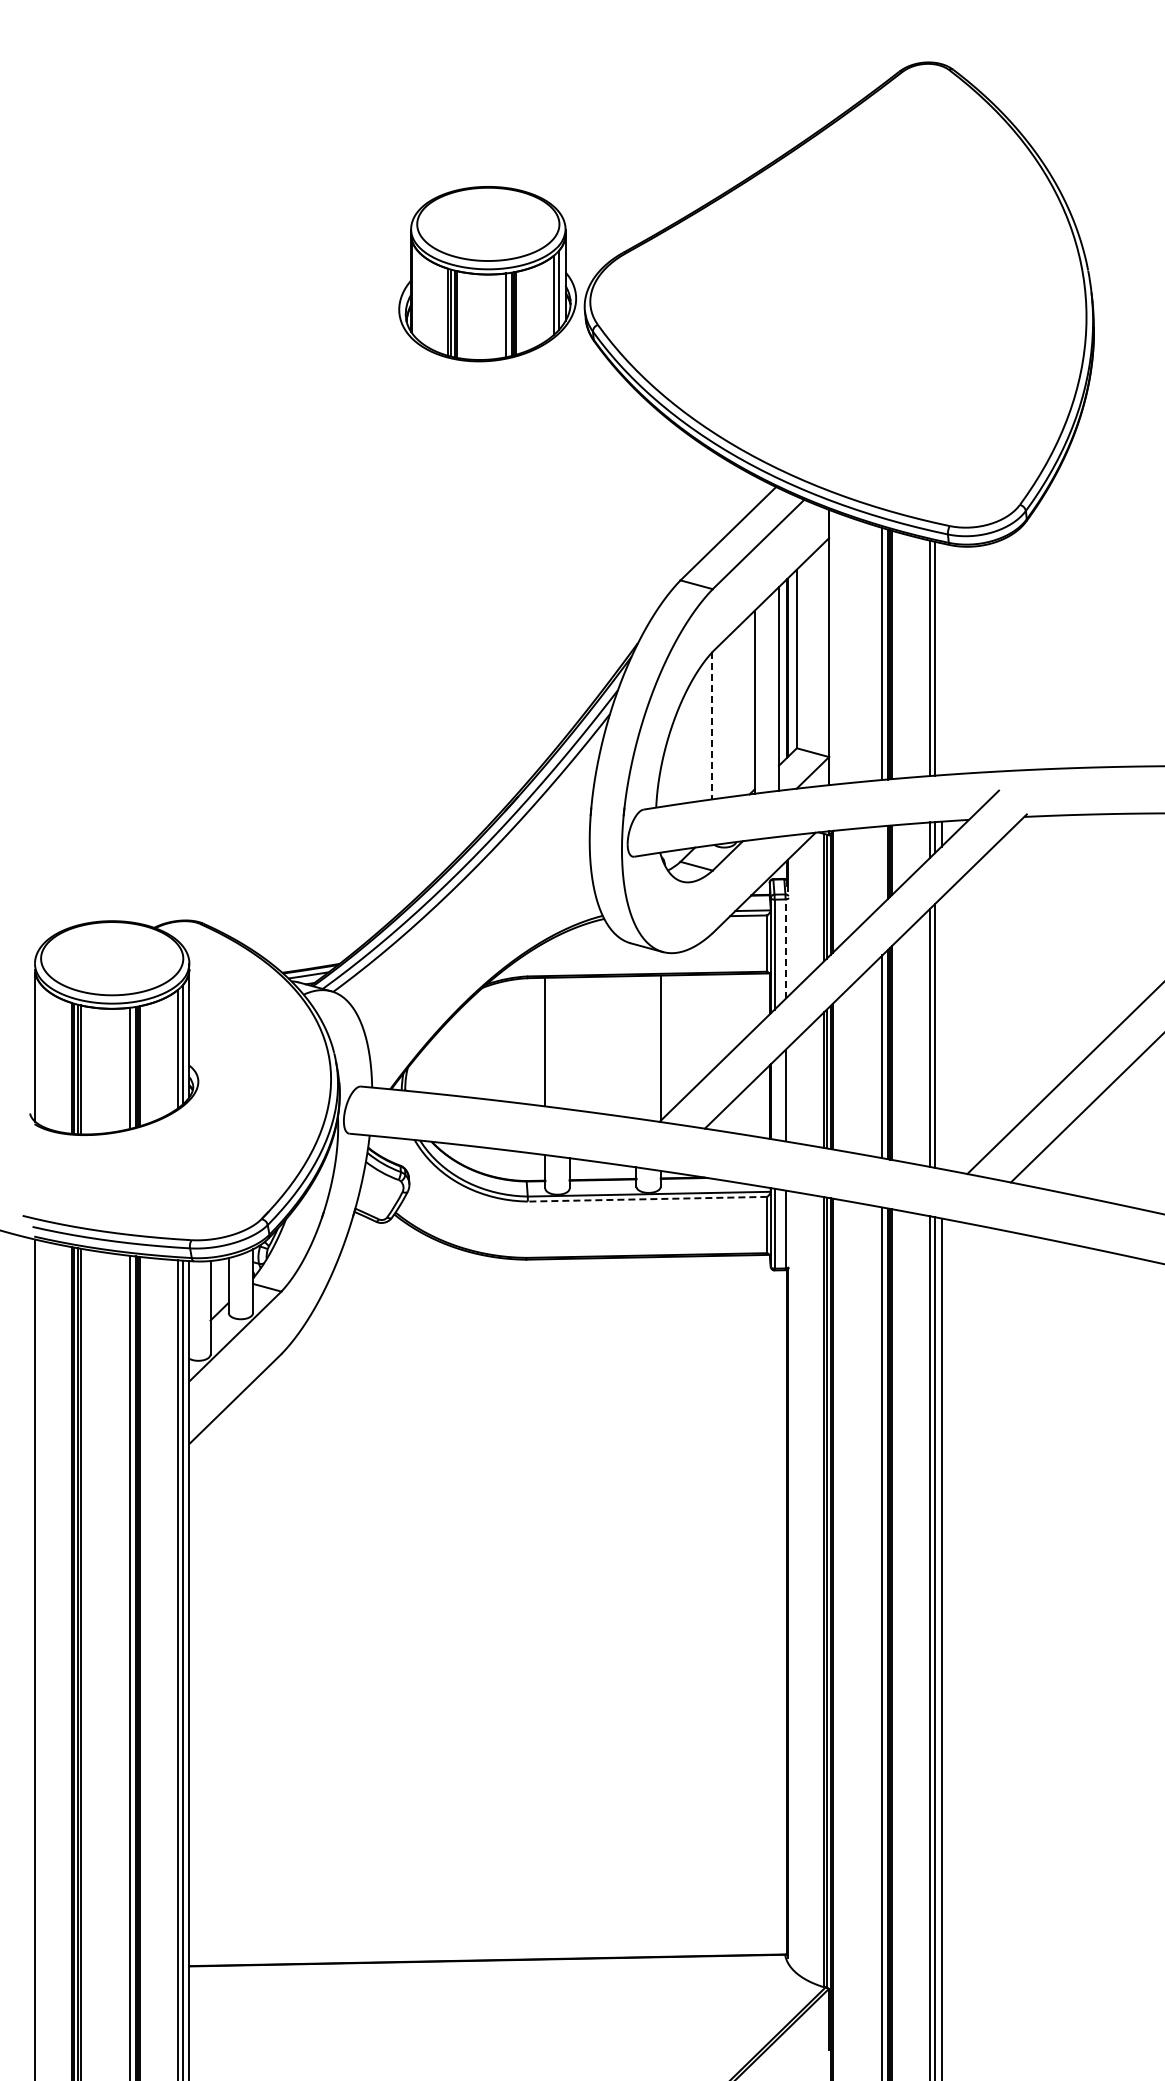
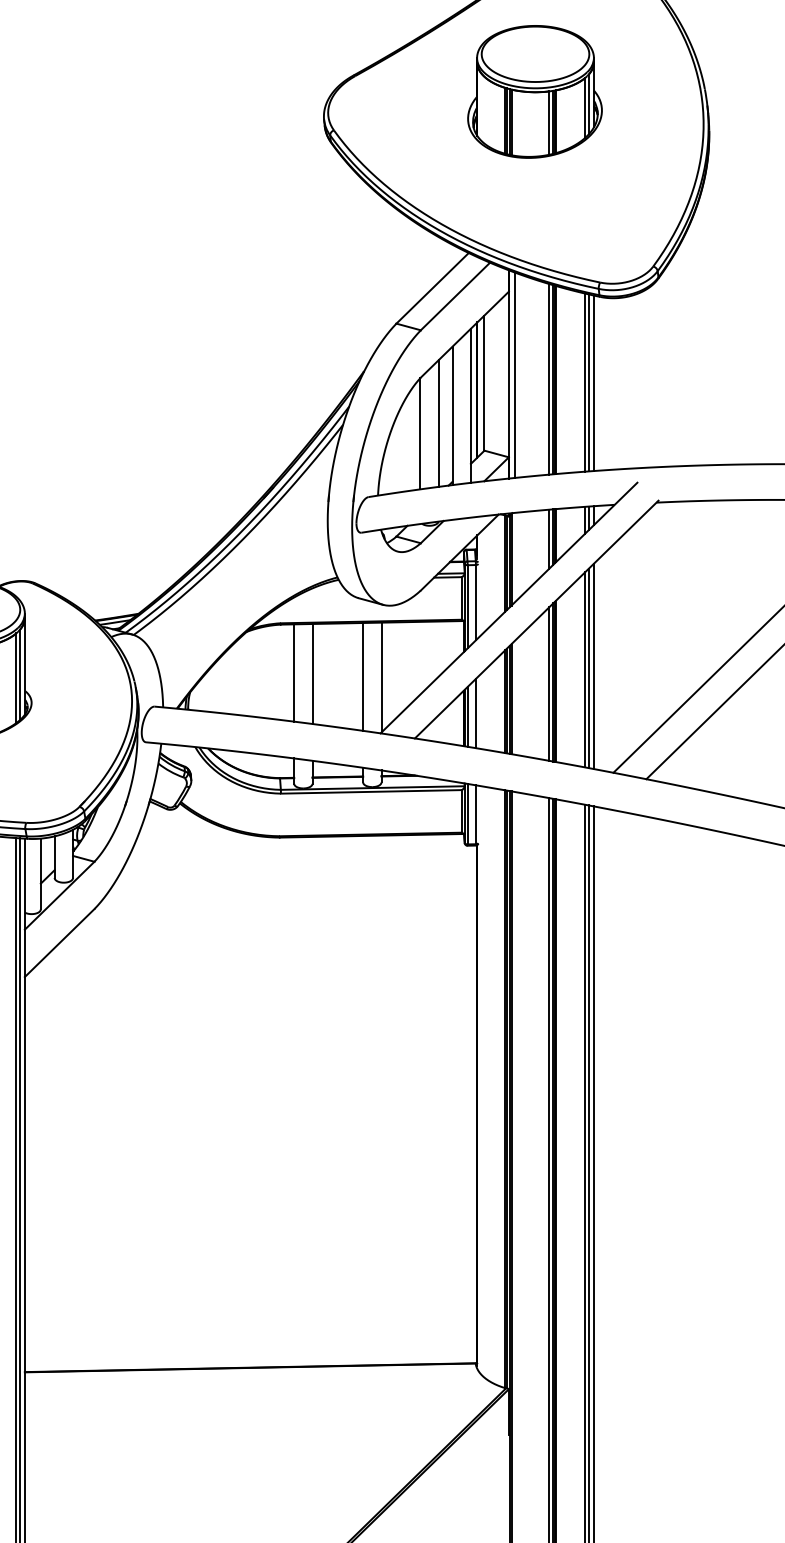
part: (487, 274) -> (534, 92), moved
line: (837, 648) -> (515, 375), added
line: (941, 659) -> (593, 383), added
line: (736, 712) -> (438, 423), added
line: (712, 726) -> (420, 434), dashed -> solid
line: (882, 865) -> (549, 539), added
line: (785, 949) -> (475, 602), dashed -> solid
line: (941, 1033) -> (593, 666), added
line: (569, 1043) -> (312, 674), added
line: (636, 1047) -> (363, 677), added
line: (774, 1099) -> (467, 716), added
line: (647, 1199) -> (371, 792), dashed -> solid

